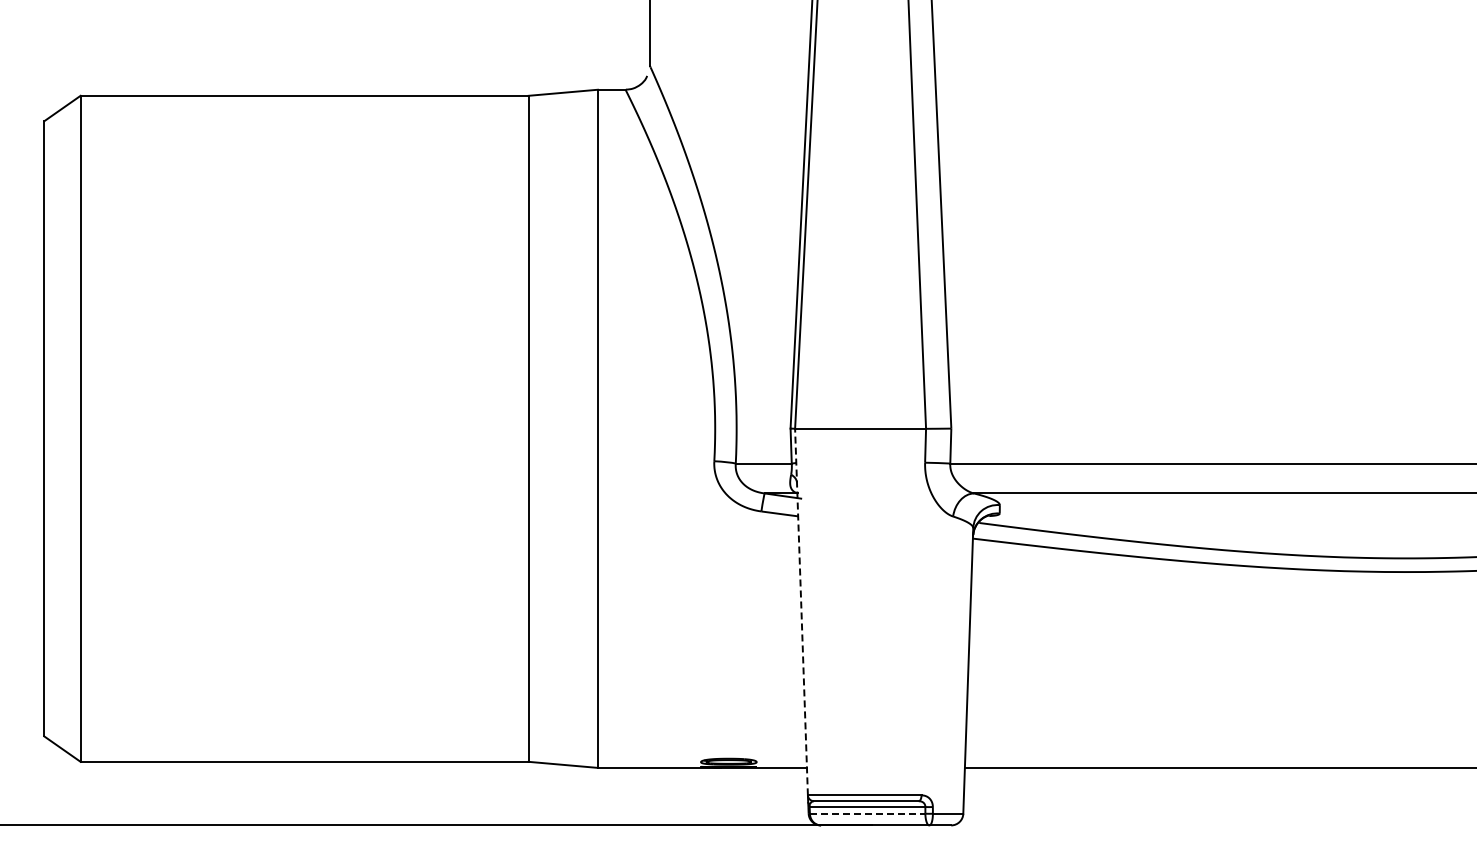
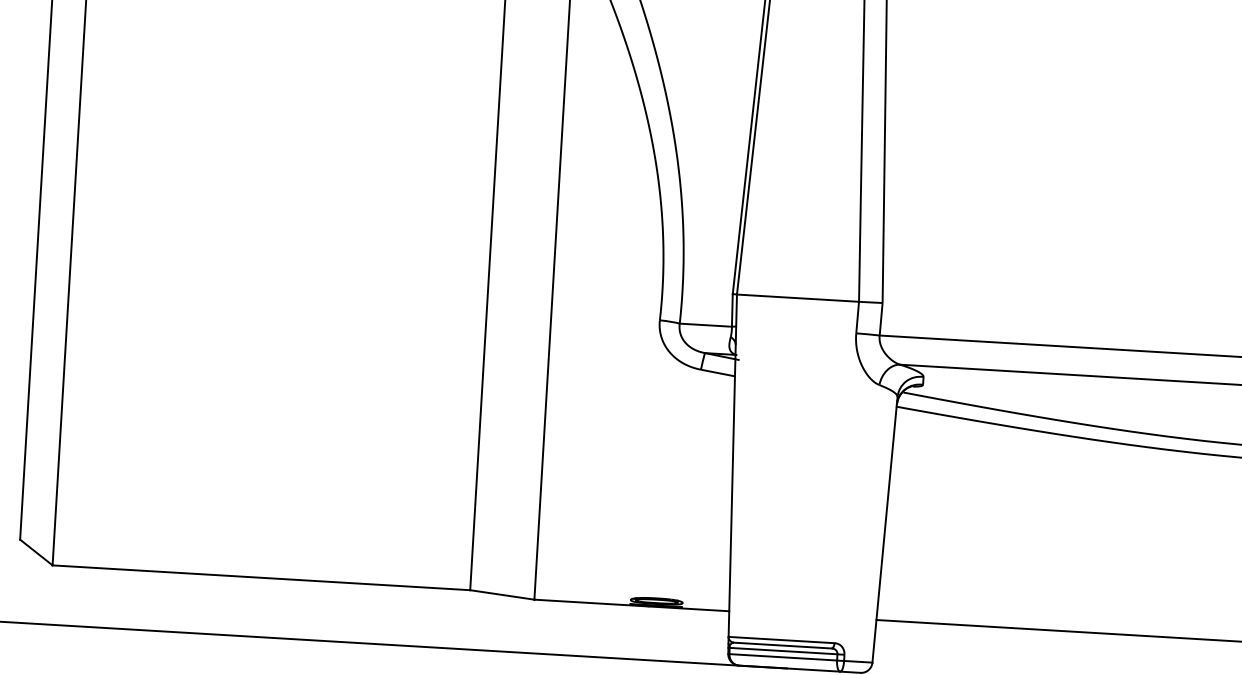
line: (801, 611) -> (732, 465), dashed -> solid
line: (867, 813) -> (783, 657), dashed -> solid

